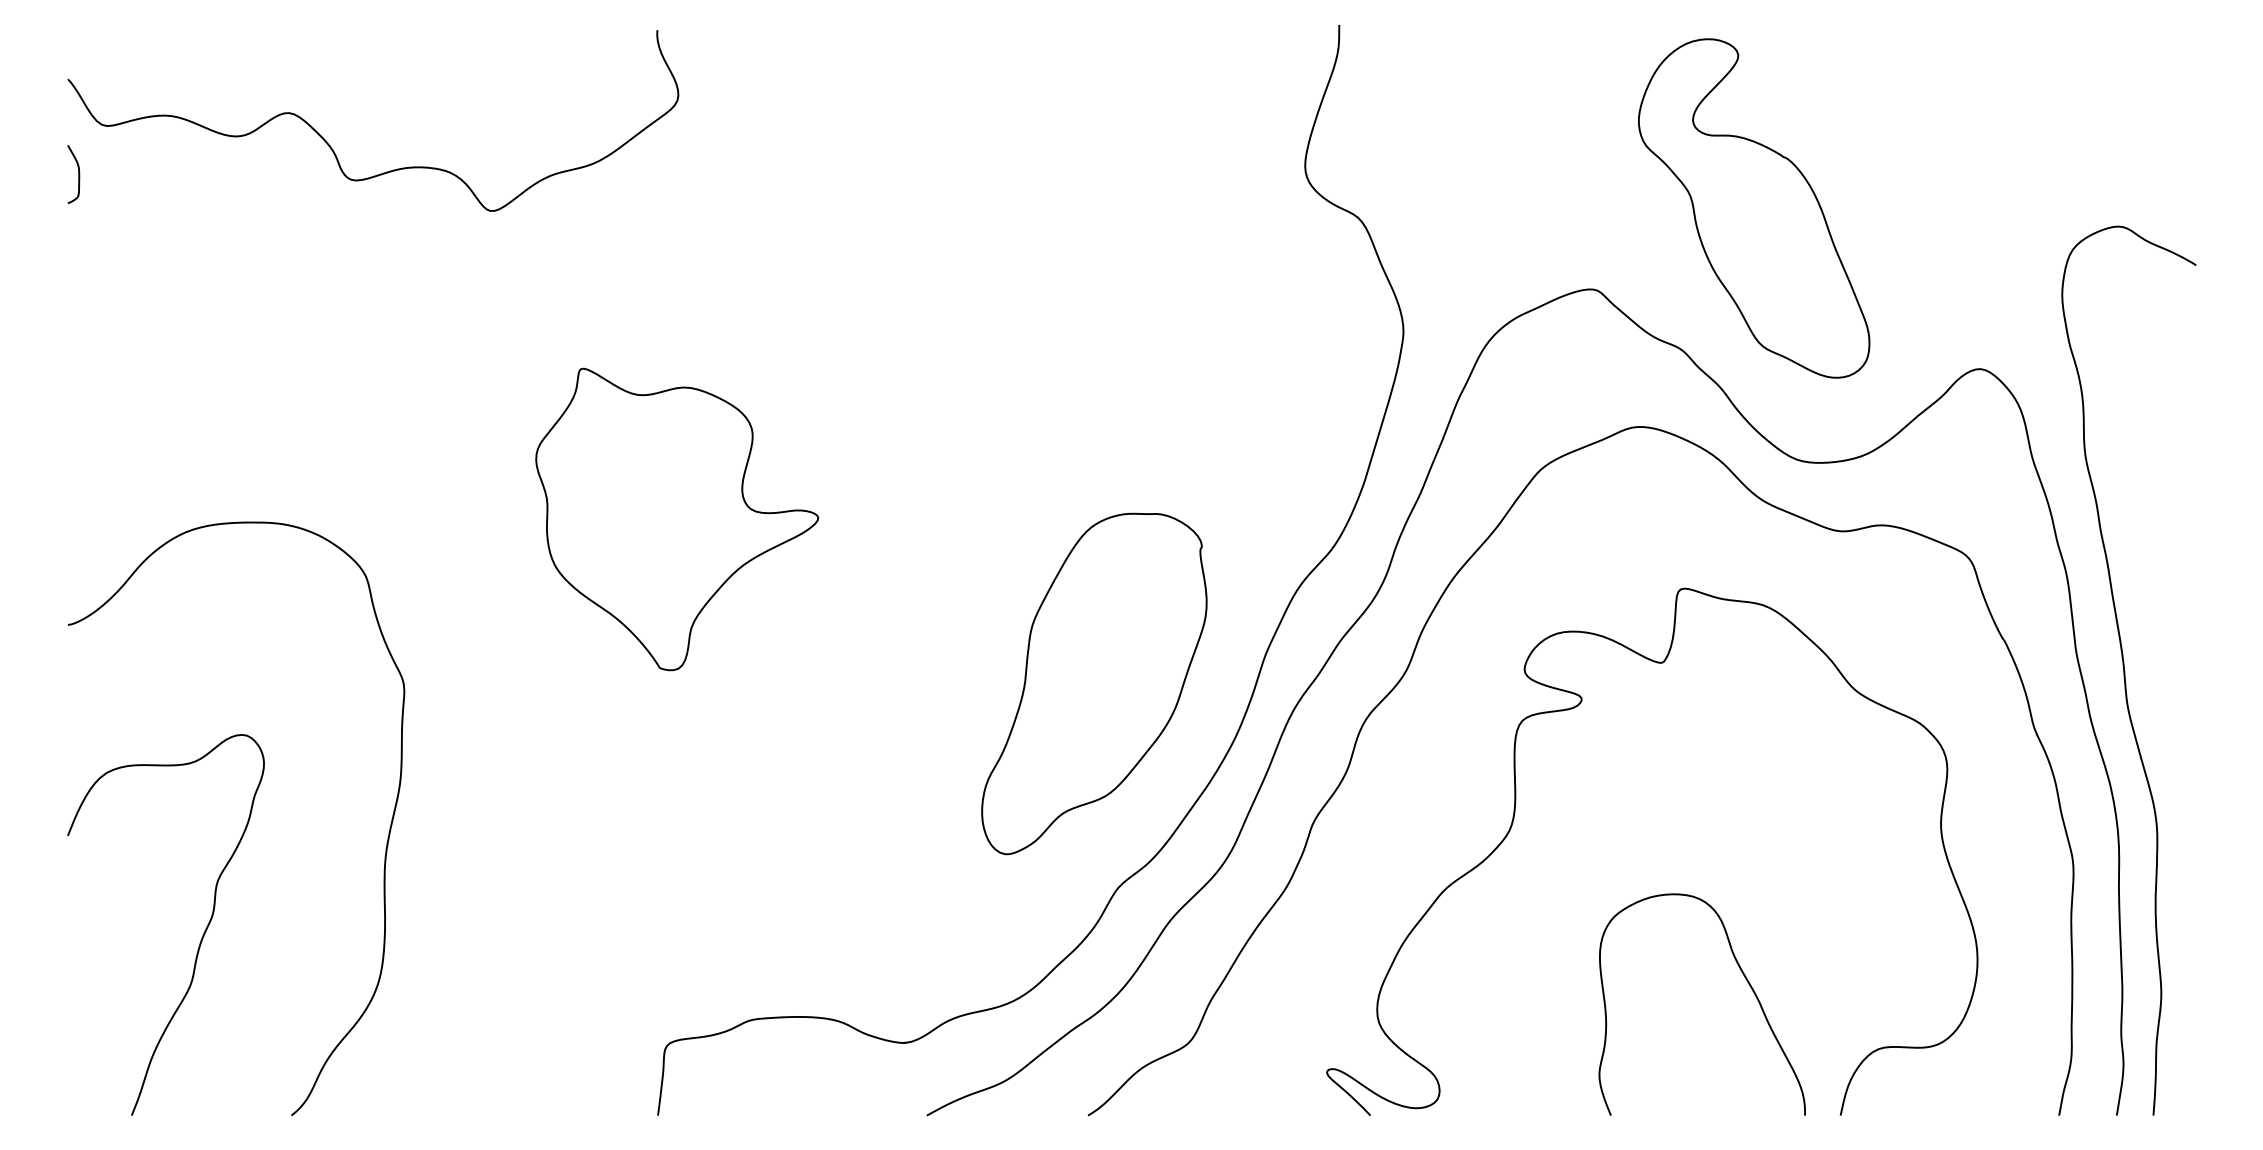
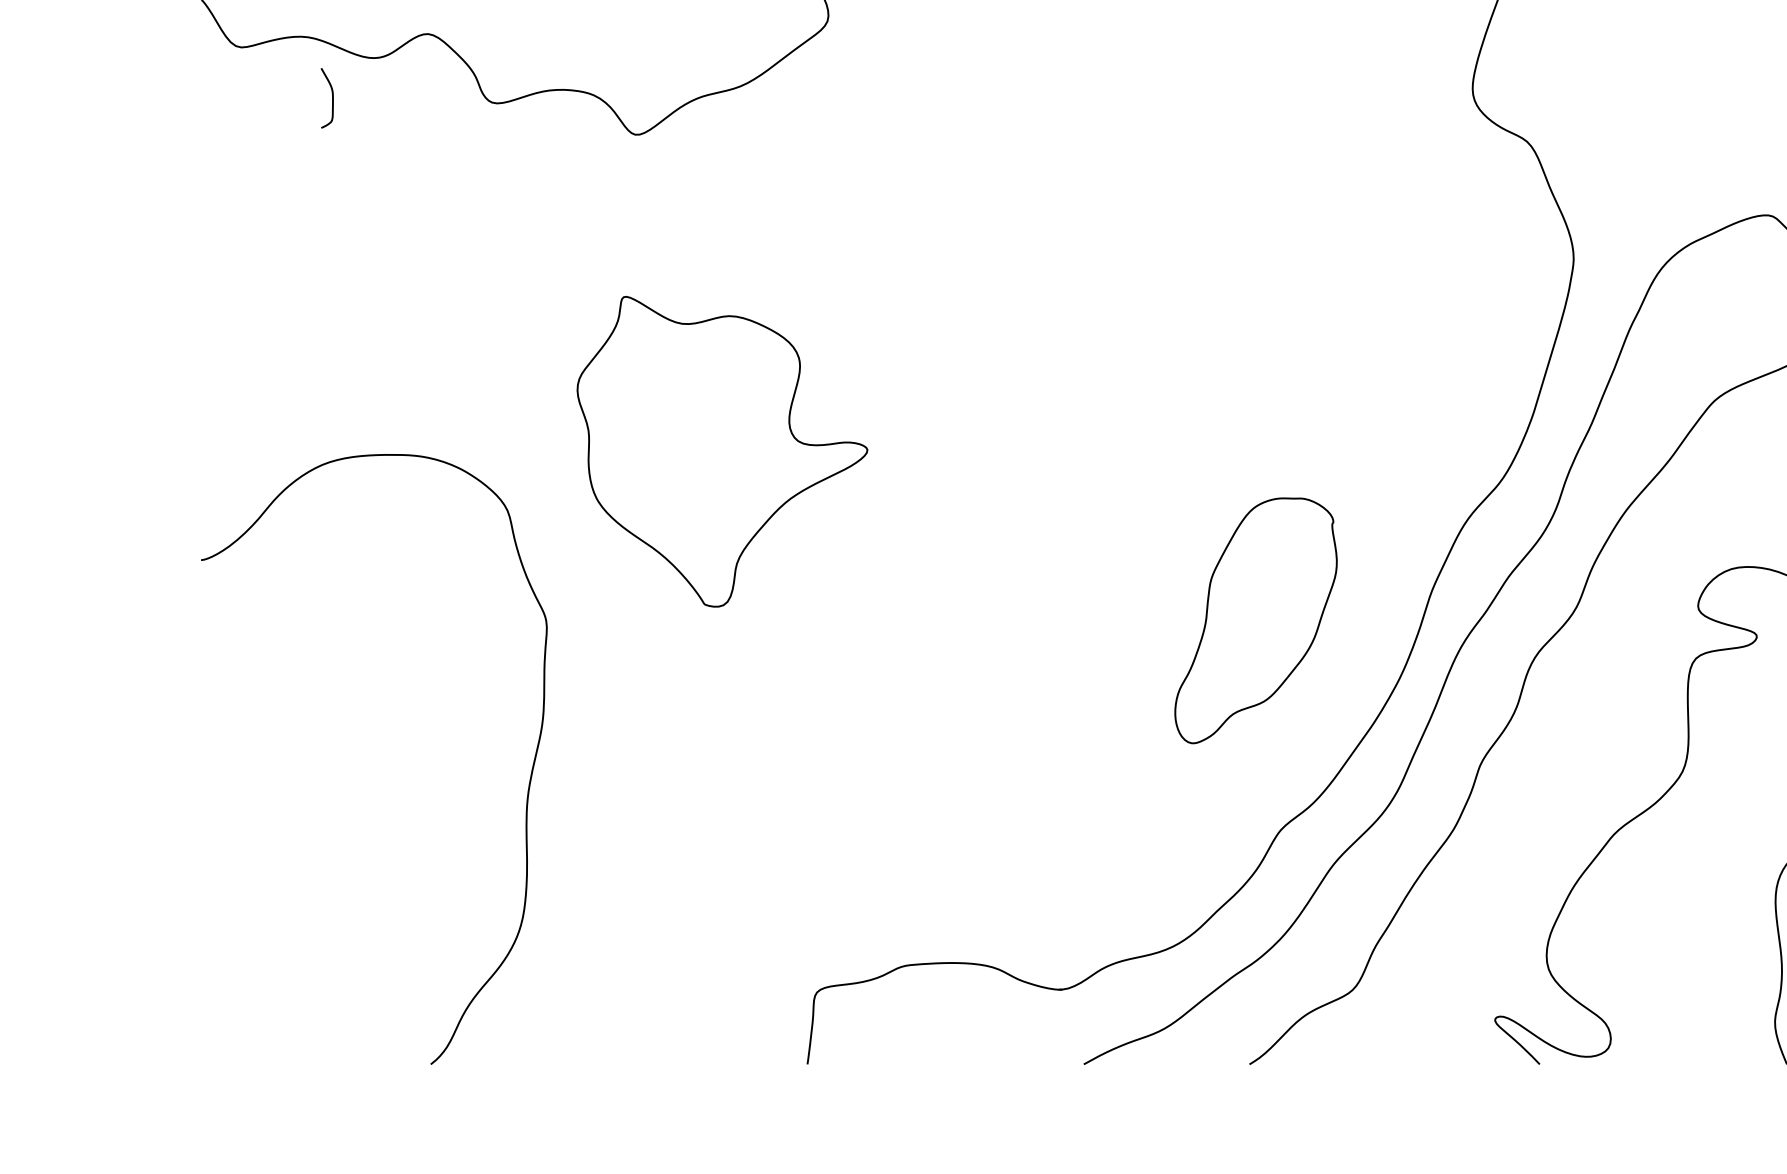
curve: (78, 174) -> (332, 98), moved
part: (677, 519) -> (722, 451), moved
part: (1094, 683) -> (1256, 620), size x0.7
curve: (201, 937) -> (338, 881), removed

